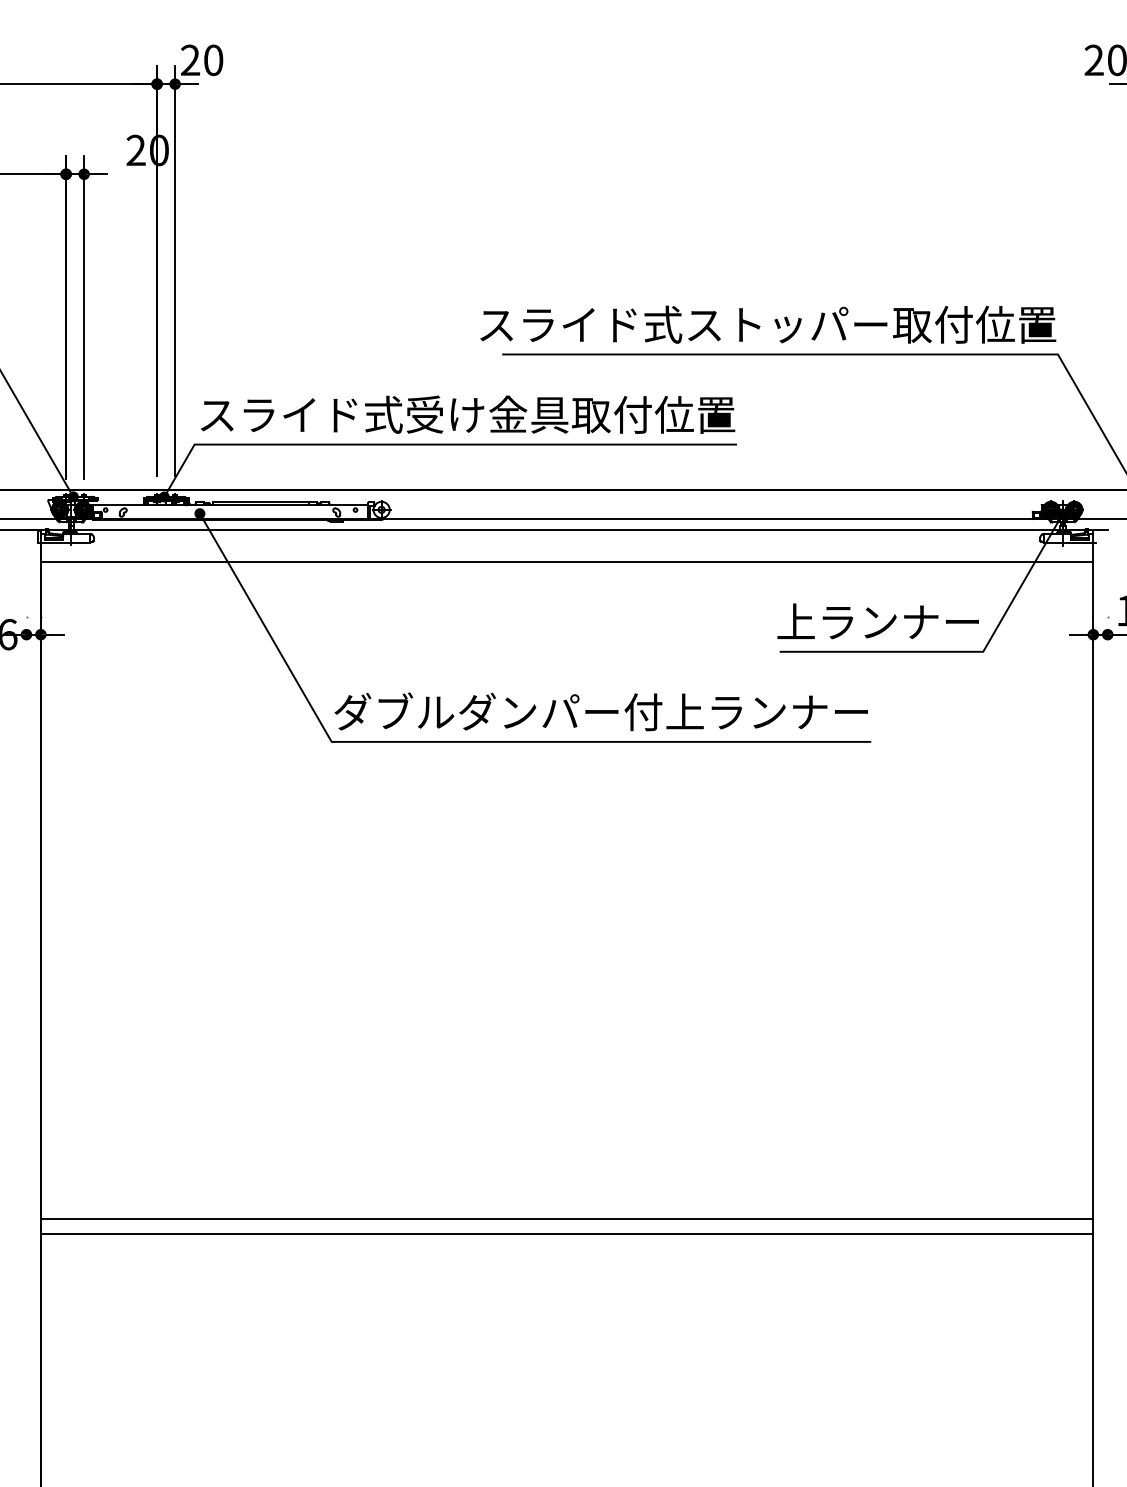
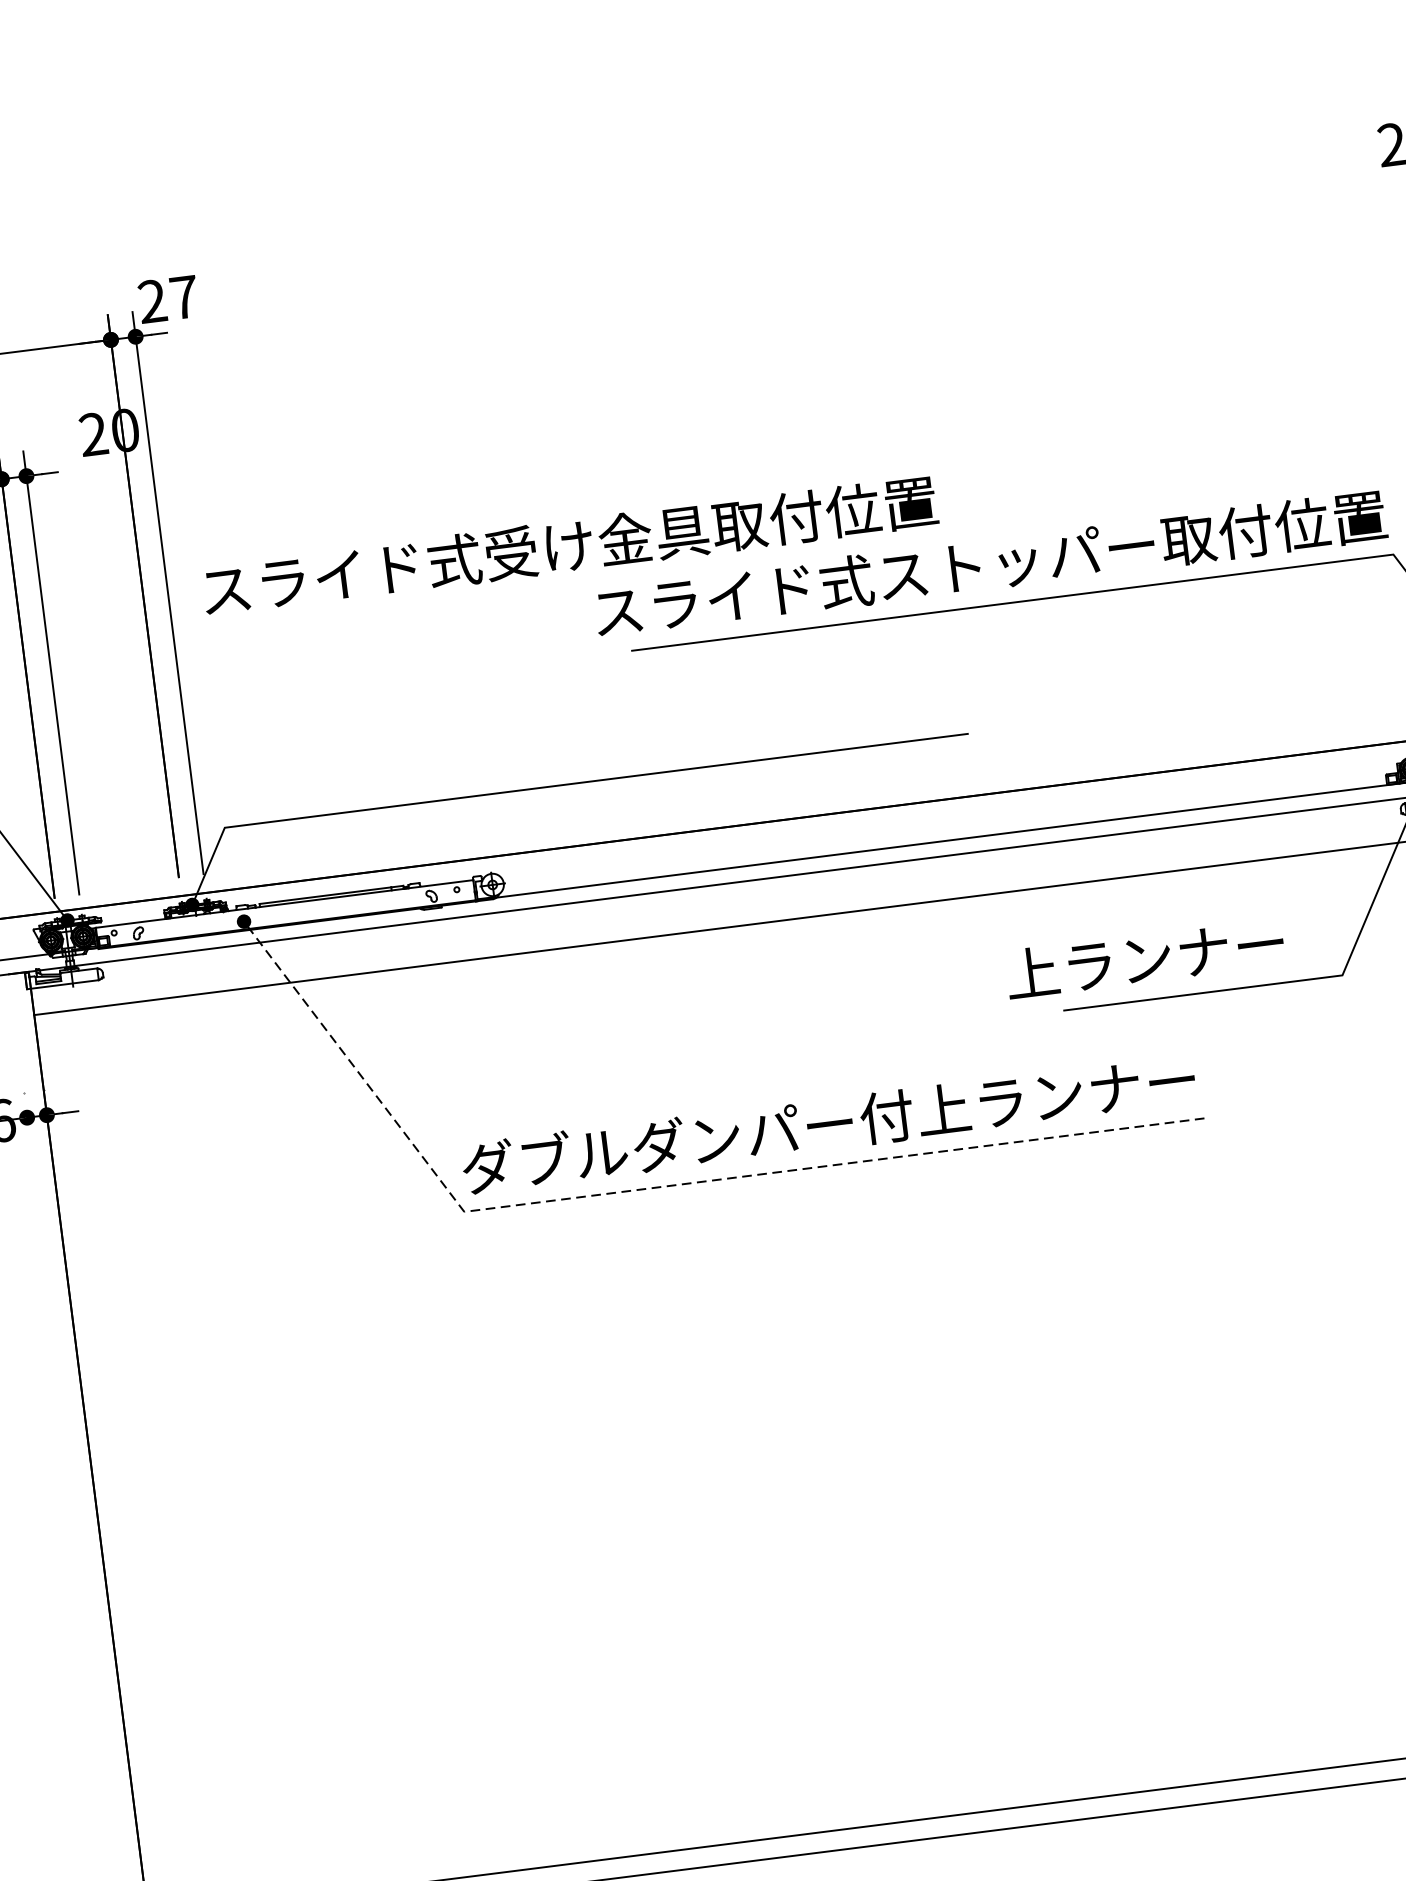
text: (213, 60) -> (184, 297), 20 -> 27
text: (468, 414) -> (570, 545), moved
text: (877, 621) -> (1144, 958), moved
line: (468, 741) -> (651, 1187), solid -> dashed

